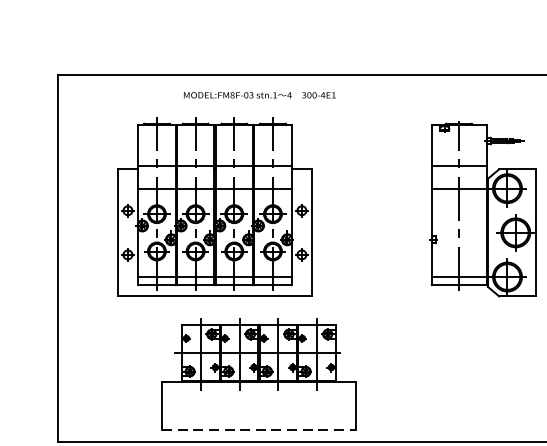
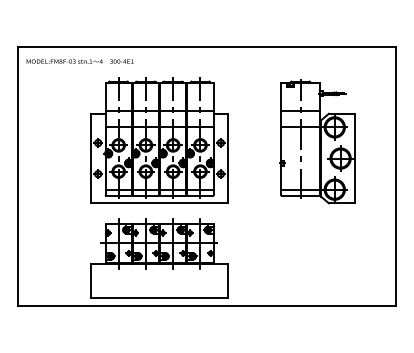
text: (258, 95) -> (79, 61), moved
part: (214, 207) -> (159, 140), moved
line: (260, 429) -> (160, 297), dashed -> solid

